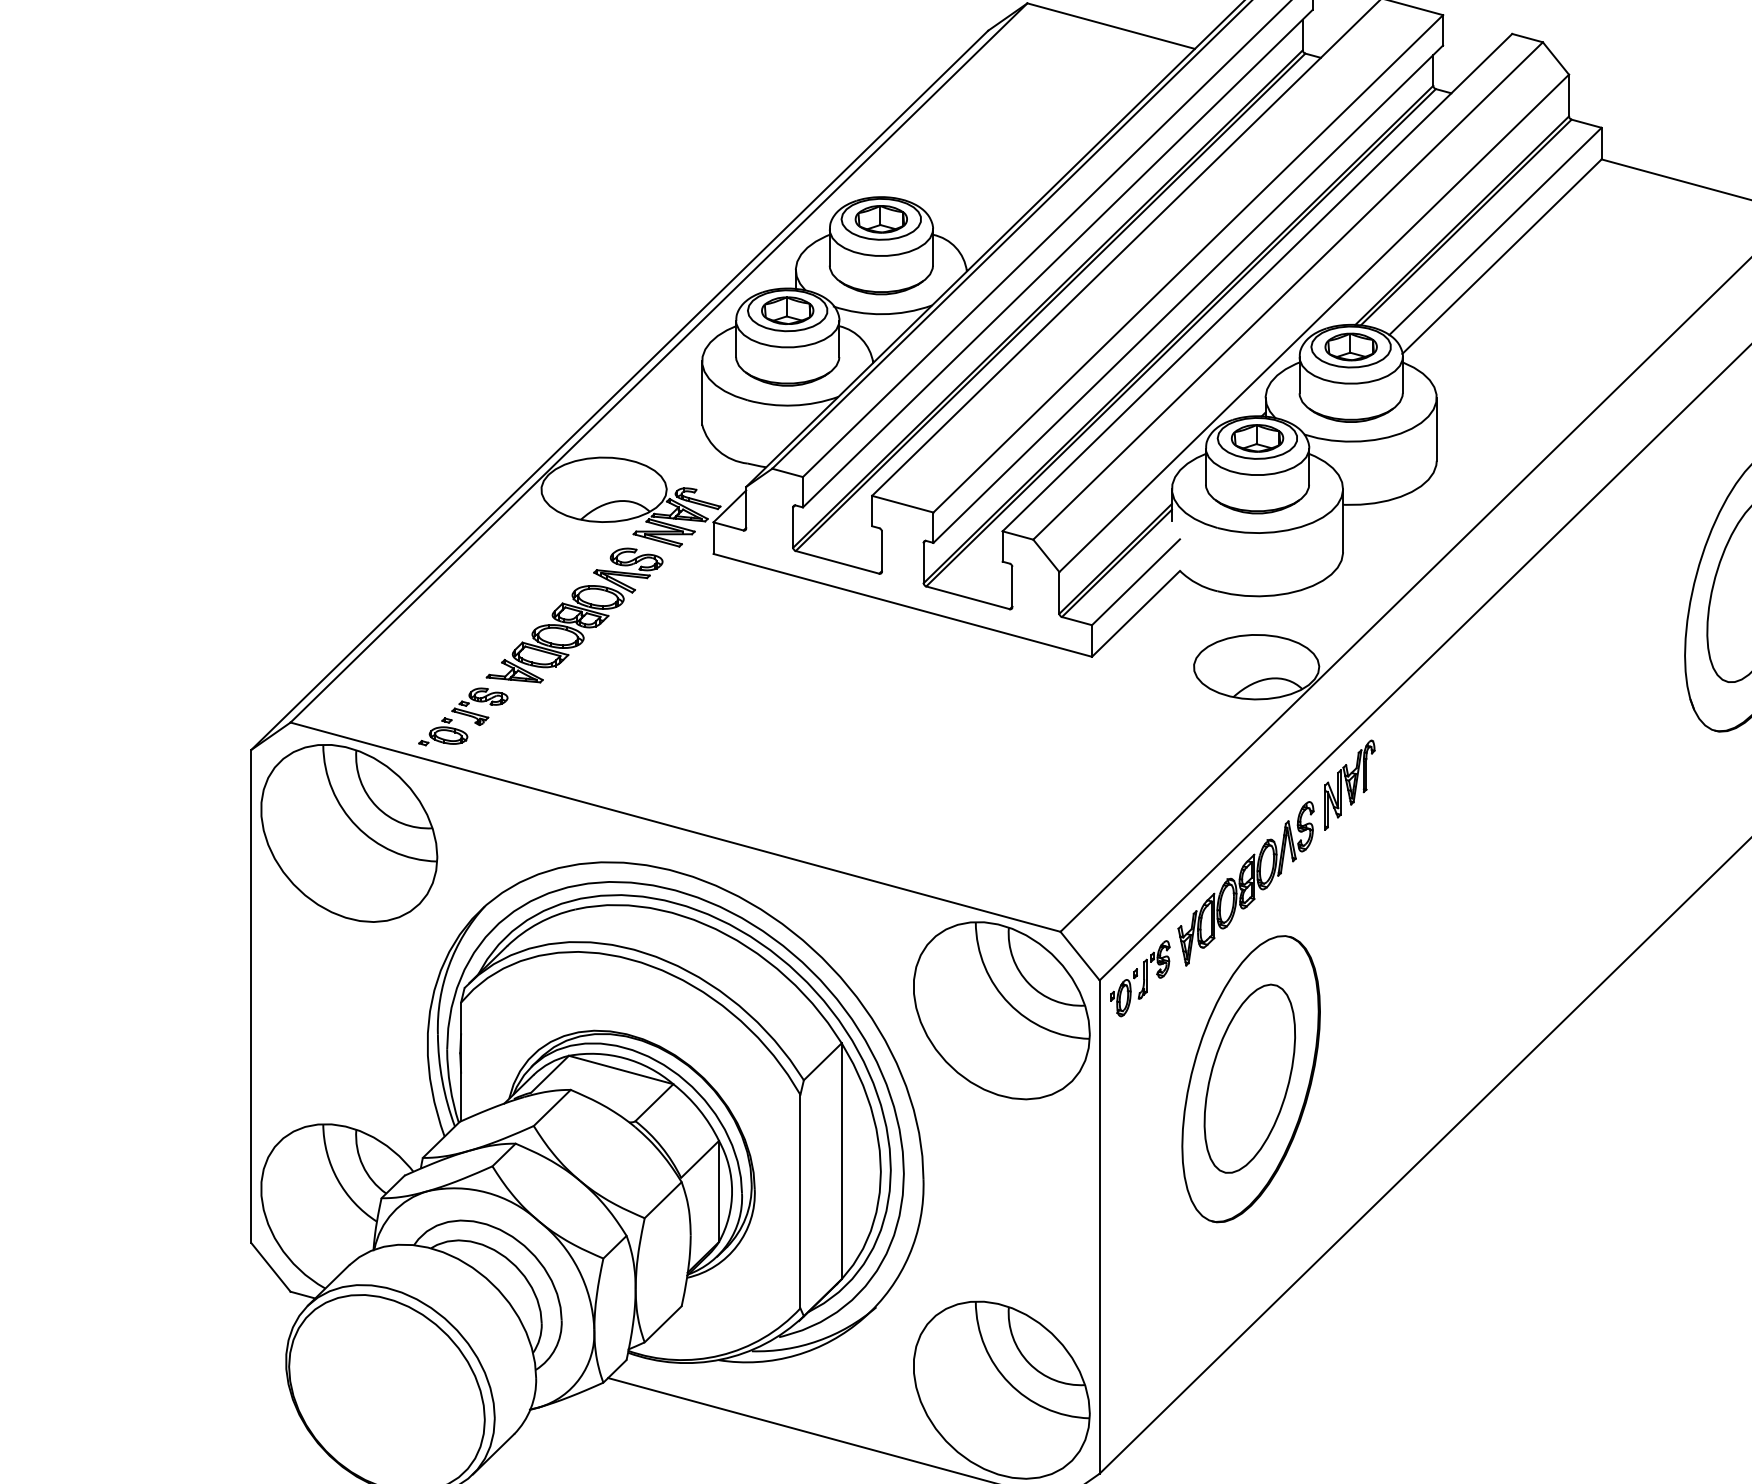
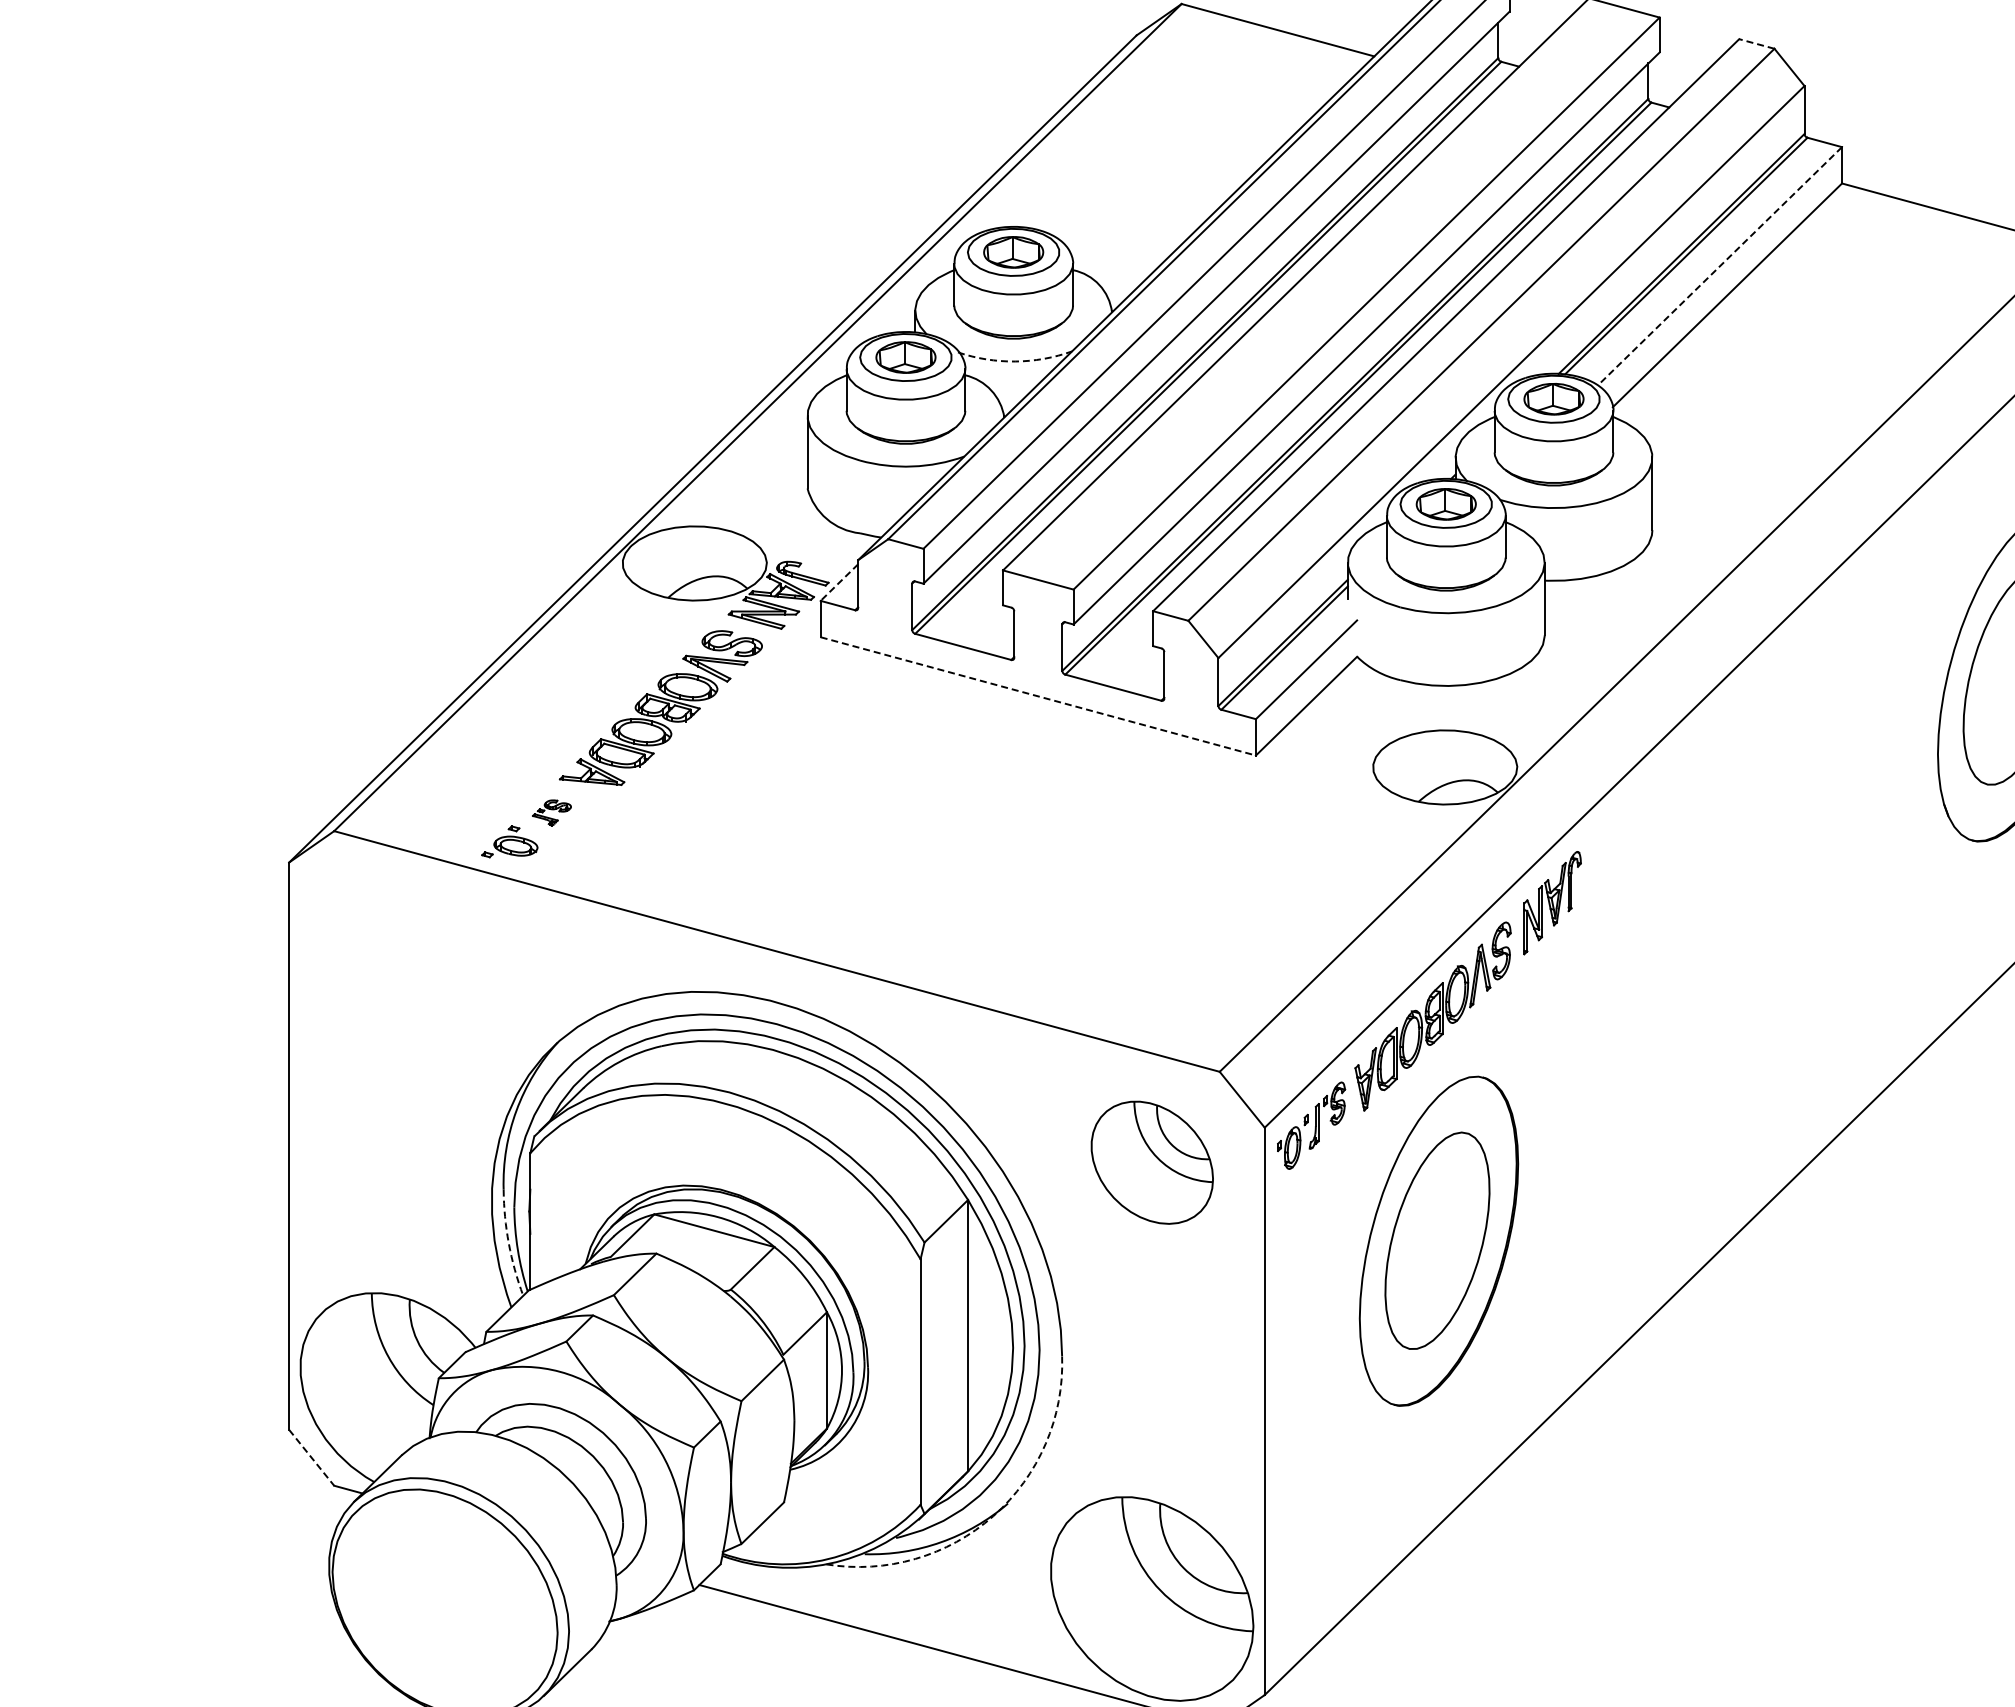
line: (1527, 37) -> (1756, 43), solid -> dashed
line: (1495, 231) -> (1719, 266), solid -> dashed
arc: (882, 314) -> (1015, 361), solid -> dashed
line: (729, 506) -> (839, 582), solid -> dashed
line: (902, 605) -> (1038, 696), solid -> dashed
part: (479, 706) -> (551, 812), size x0.6
part: (349, 833) -> (401, 958), removed
part: (1002, 1010) -> (1152, 1162), size x0.6
arc: (442, 1081) -> (508, 1243), solid -> dashed
line: (270, 1267) -> (311, 1457), solid -> dashed
arc: (863, 1318) -> (993, 1516), solid -> dashed

